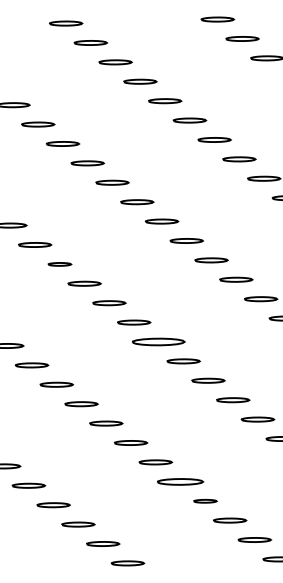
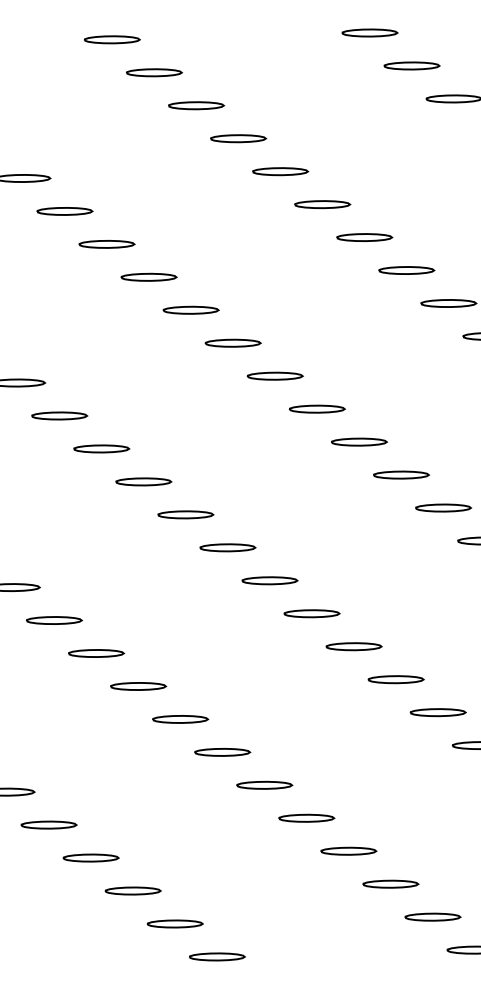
part: (59, 264) -> (101, 449), size x1.43
part: (158, 341) -> (269, 579), size x0.62
part: (180, 481) -> (306, 817), size x0.71
part: (205, 501) -> (349, 851), size x1.43

